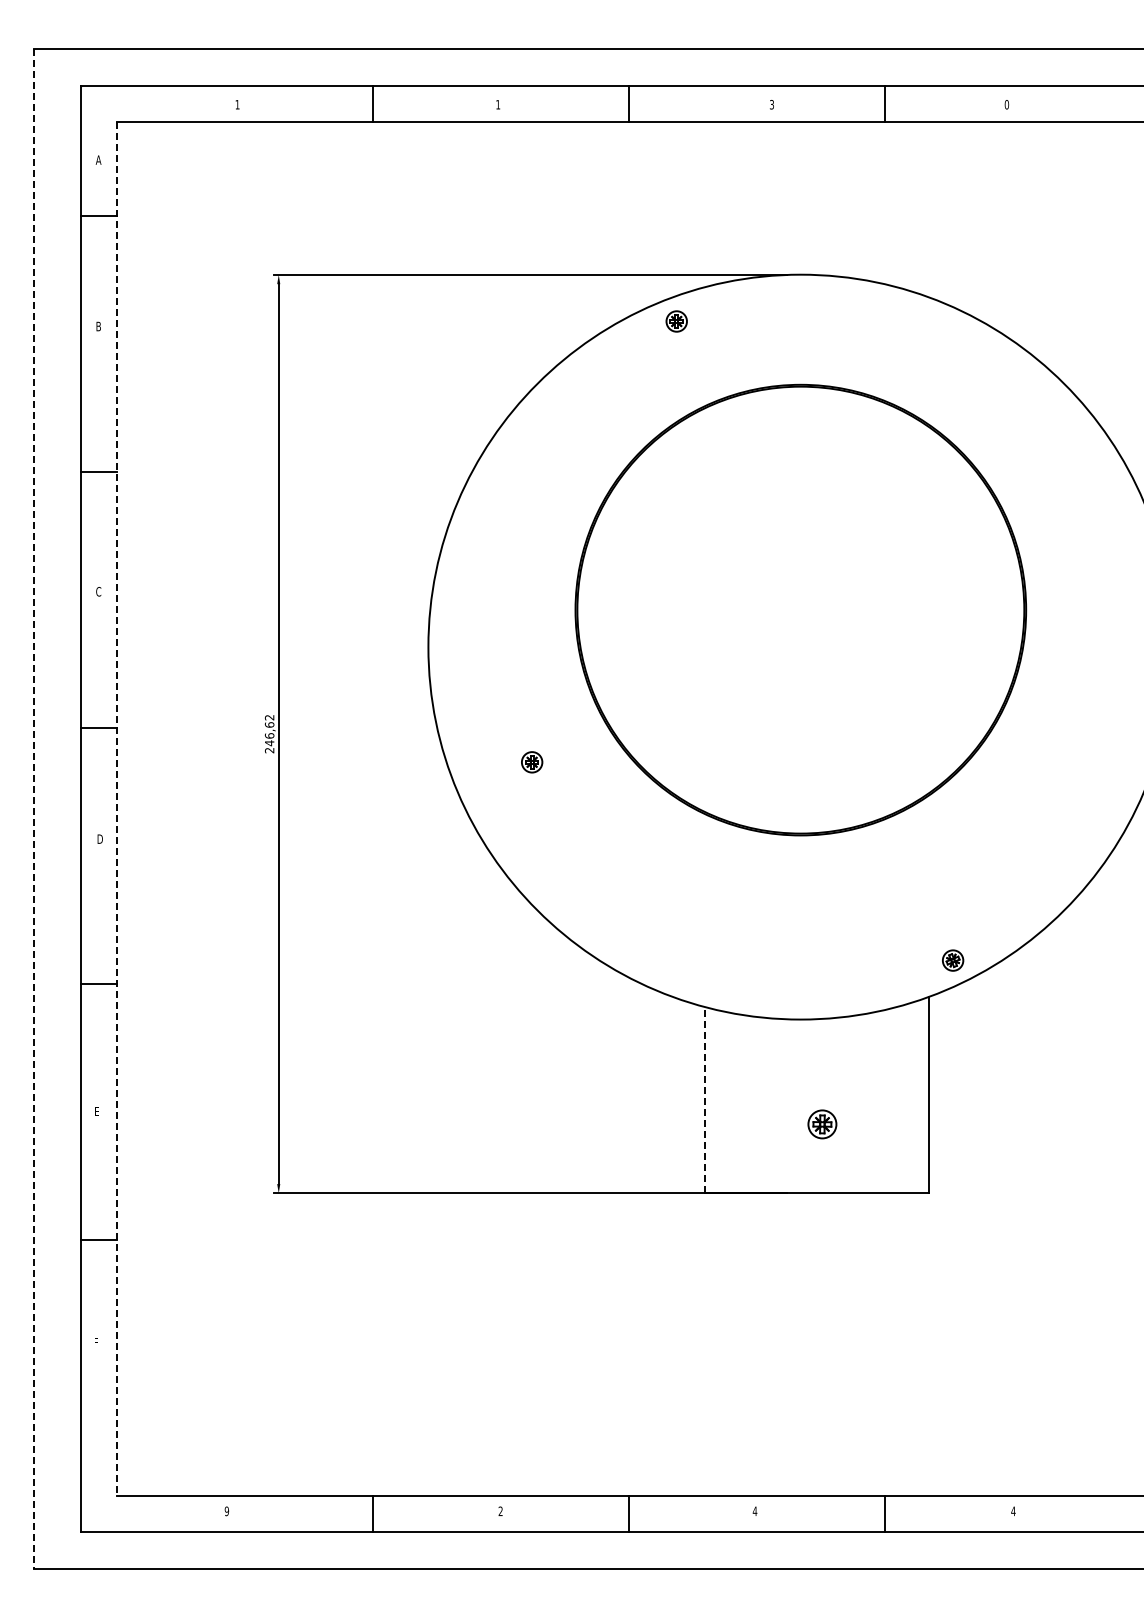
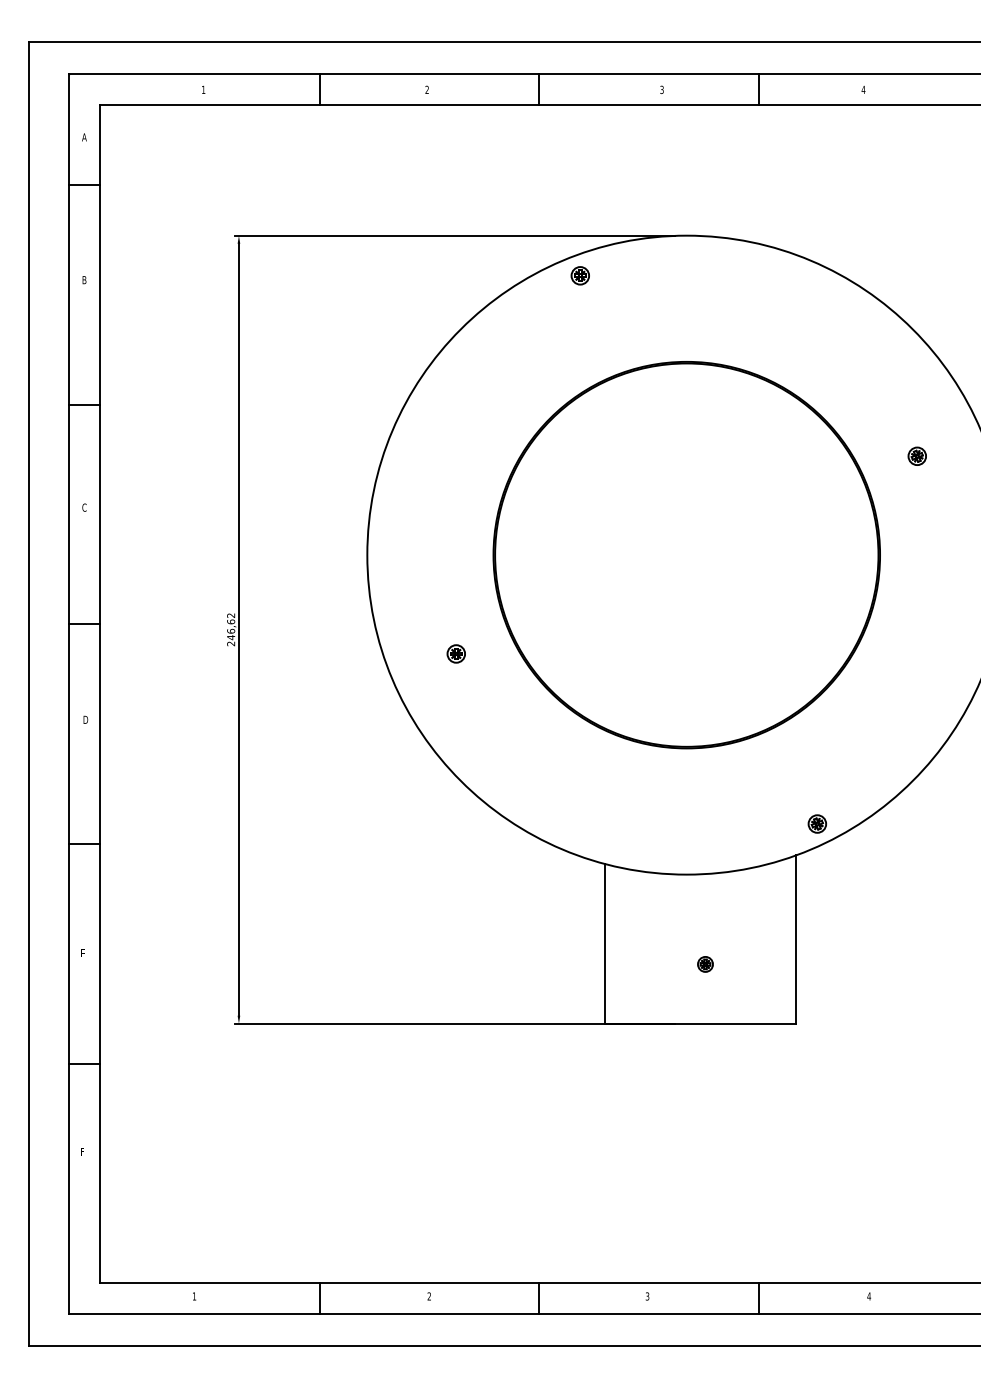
text: (497, 104) -> (426, 89), 1 -> 2
text: (1006, 104) -> (863, 89), 0 -> 4
part: (1069, 531) -> (917, 455), added
part: (800, 609) -> (686, 554), moved
line: (34, 809) -> (29, 694), dashed -> solid
line: (116, 809) -> (99, 694), dashed -> solid
line: (705, 1099) -> (605, 943), dashed -> solid
part: (822, 1123) -> (705, 963), size x0.62
text: (226, 1511) -> (194, 1296), 9 -> 1
text: (754, 1511) -> (647, 1296), 4 -> 3

